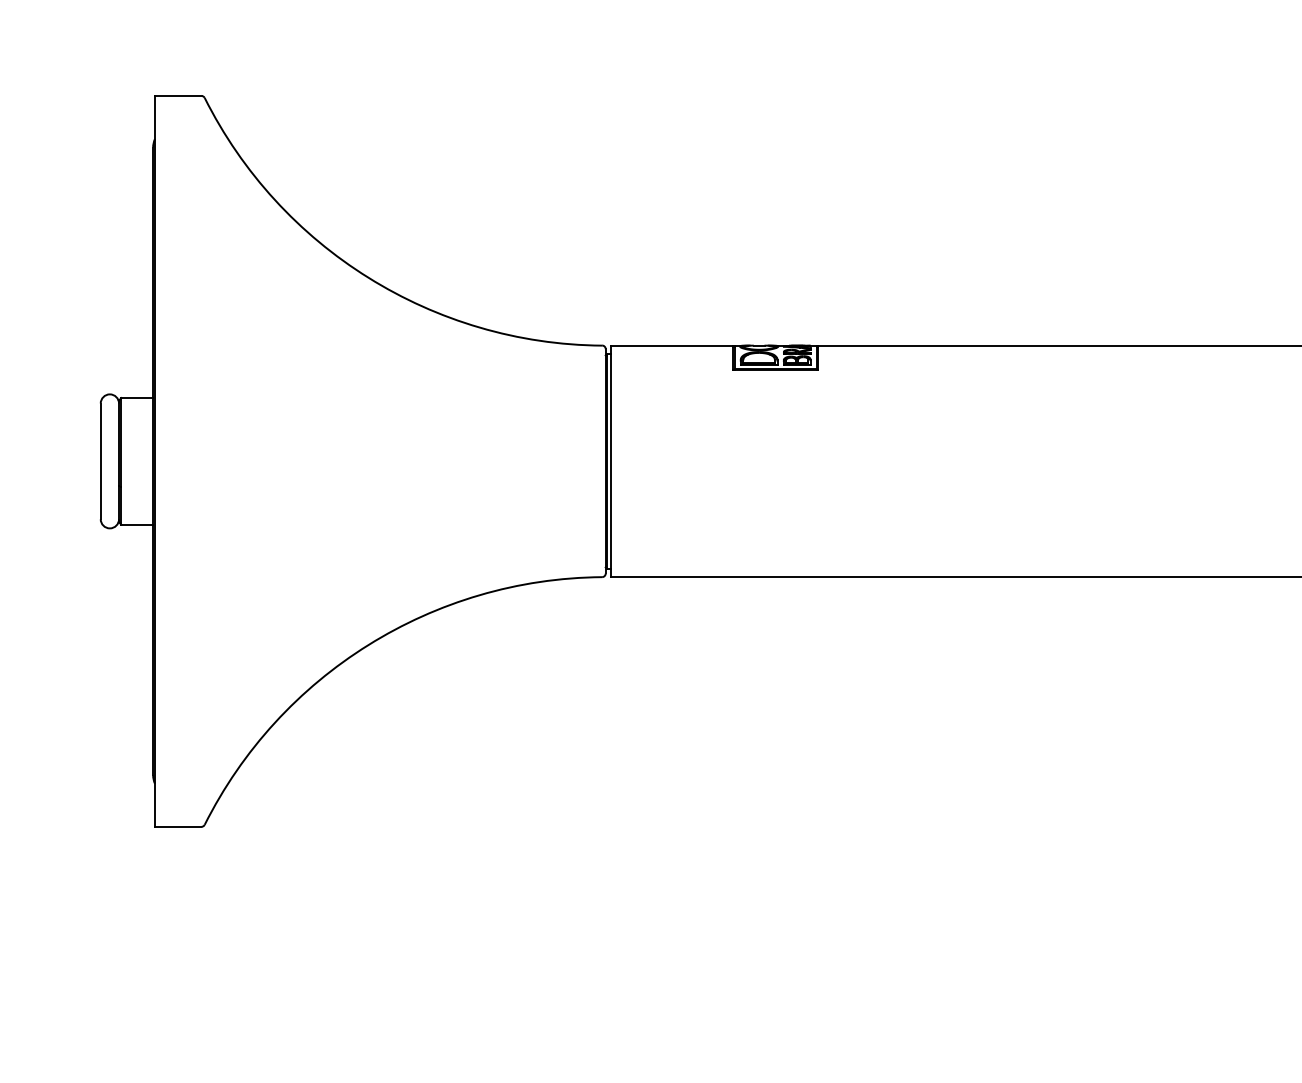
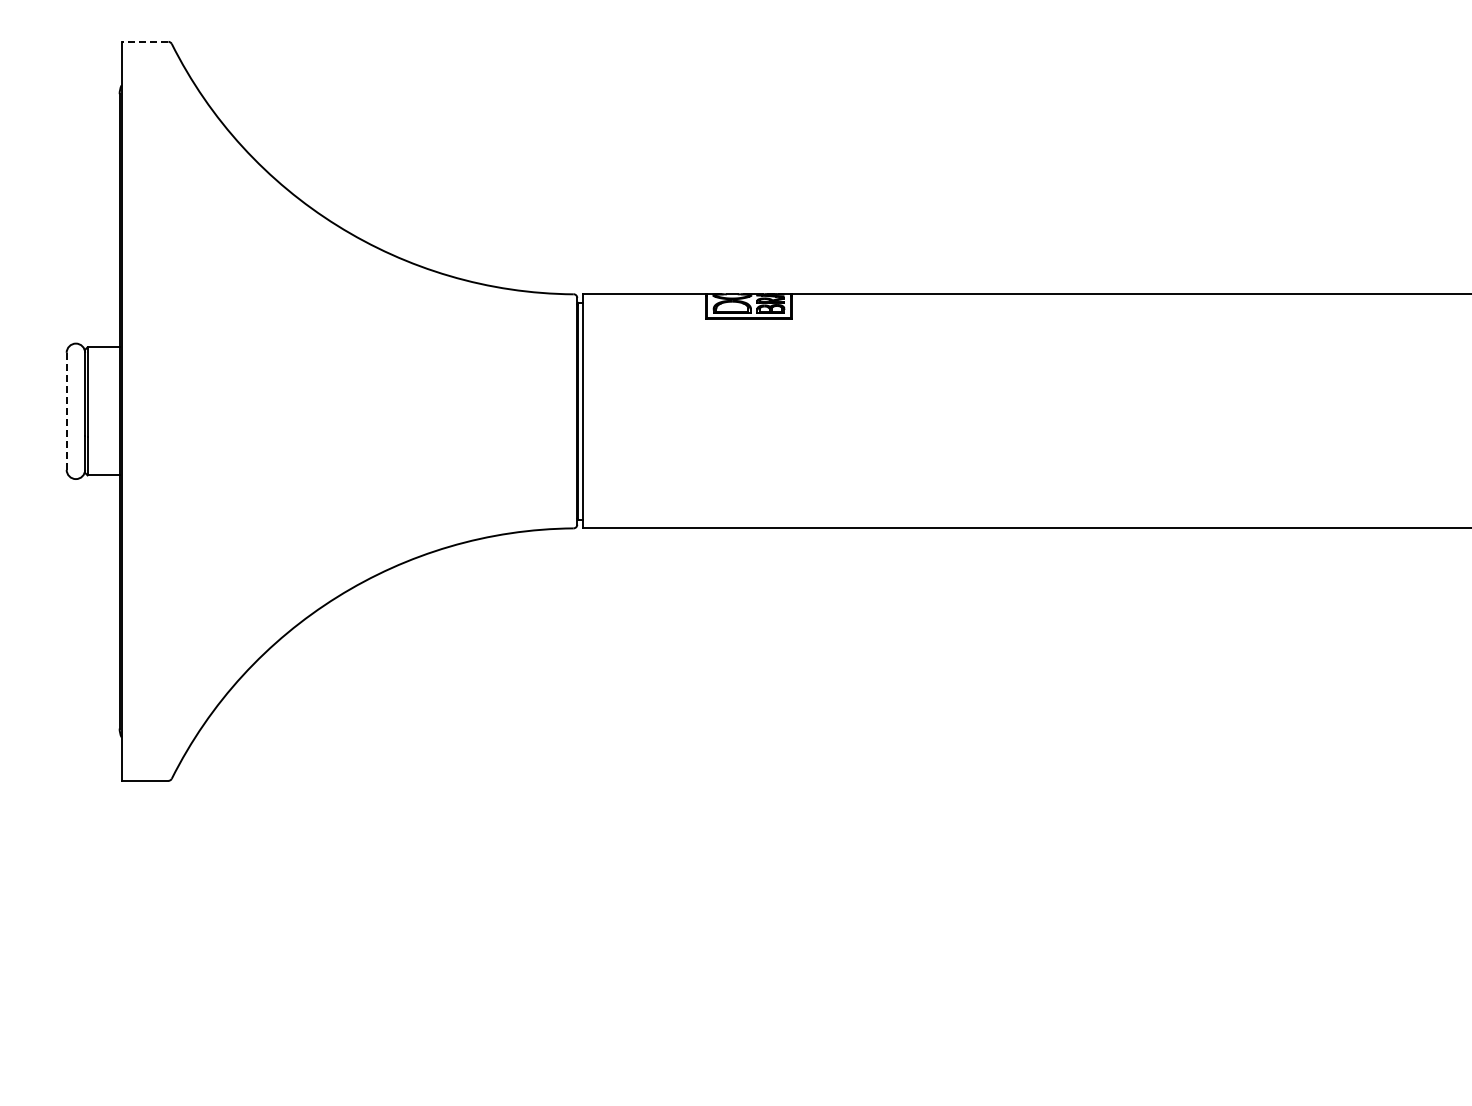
line: (177, 95) -> (144, 41), solid -> dashed
line: (100, 461) -> (66, 411), solid -> dashed

